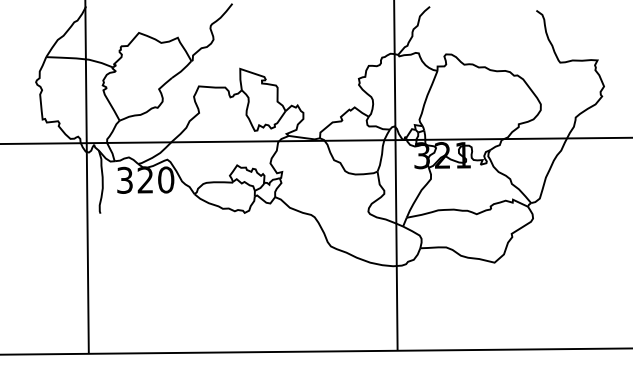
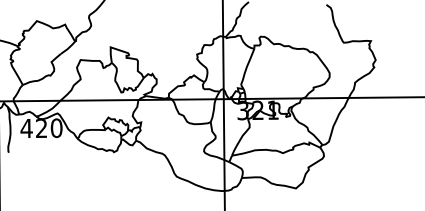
text: (124, 179) -> (26, 127), 320 -> 420

